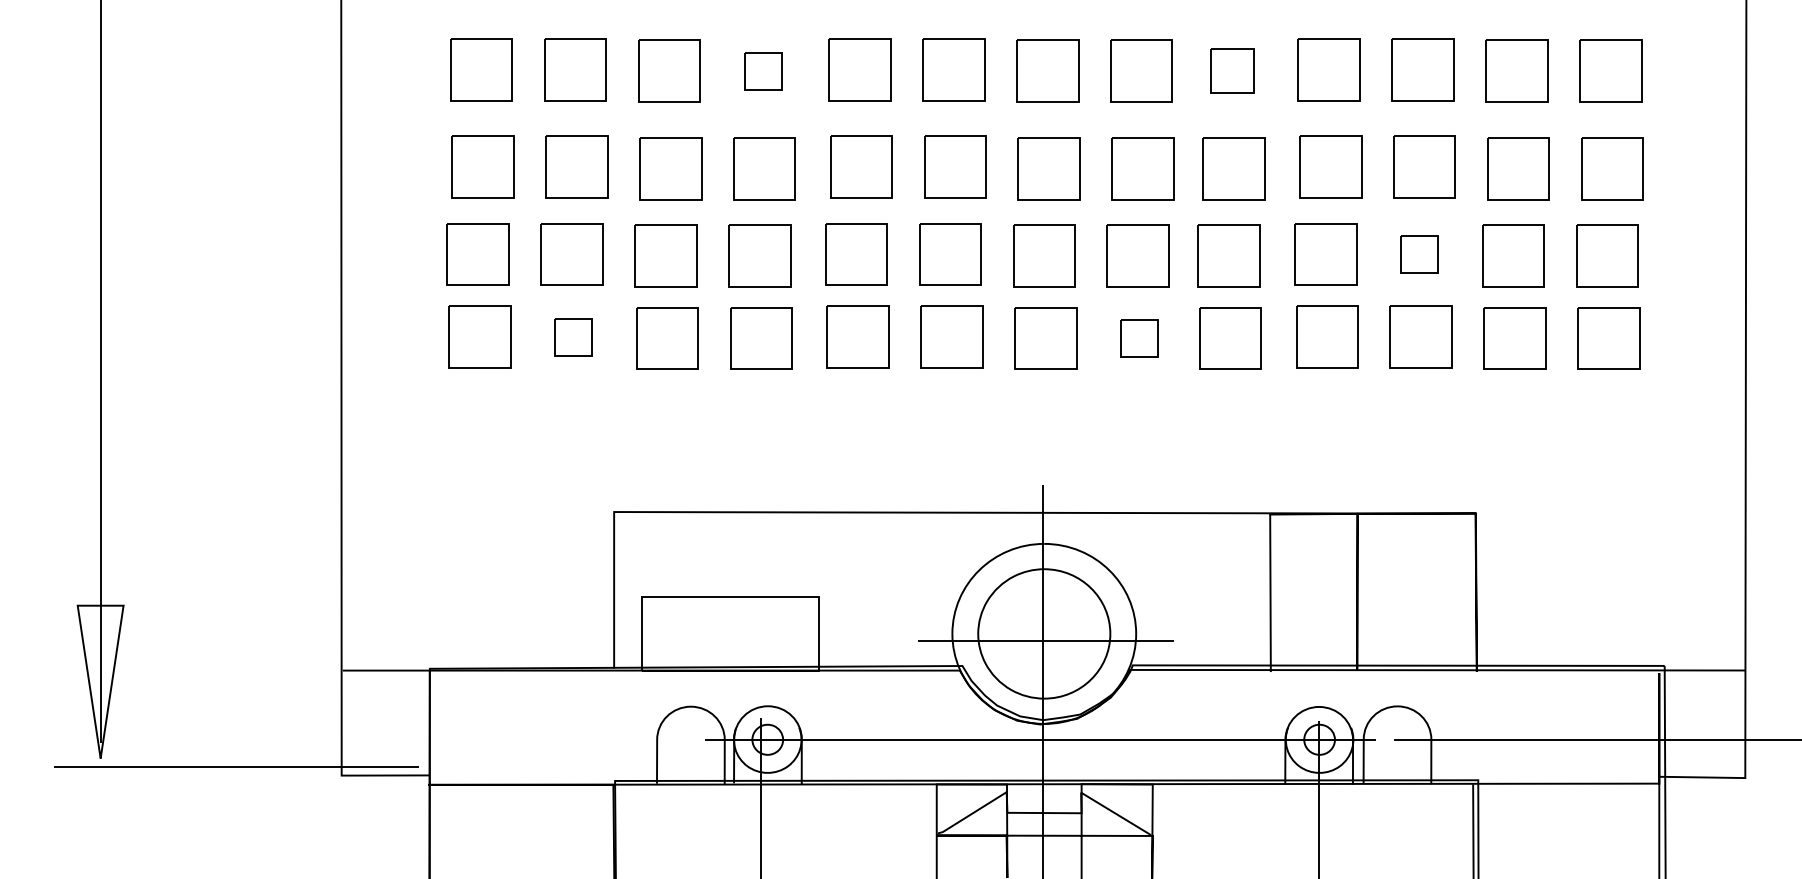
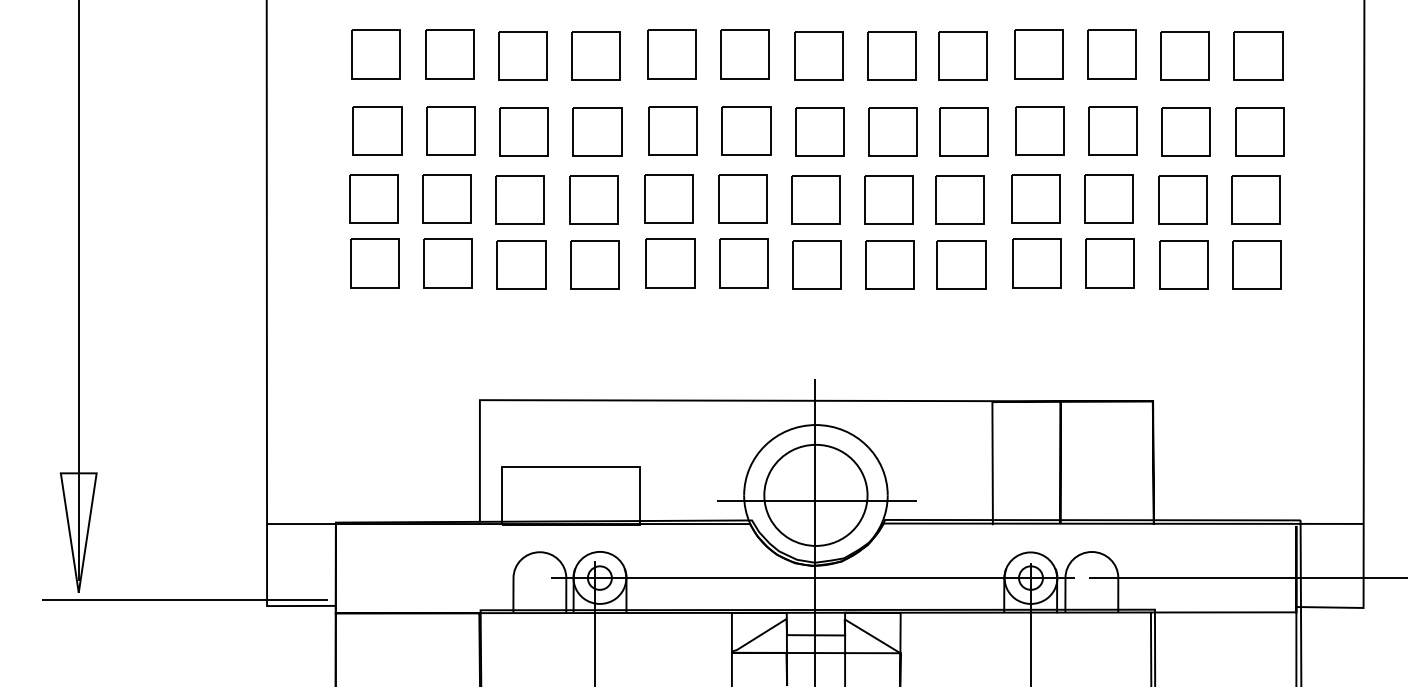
part: (762, 70) -> (595, 55), size x1.67
part: (1232, 70) -> (962, 55), size x1.43
part: (1419, 254) -> (1109, 198), size x1.67
part: (573, 336) -> (448, 263), size x1.67
part: (1139, 338) -> (890, 264), size x1.67

